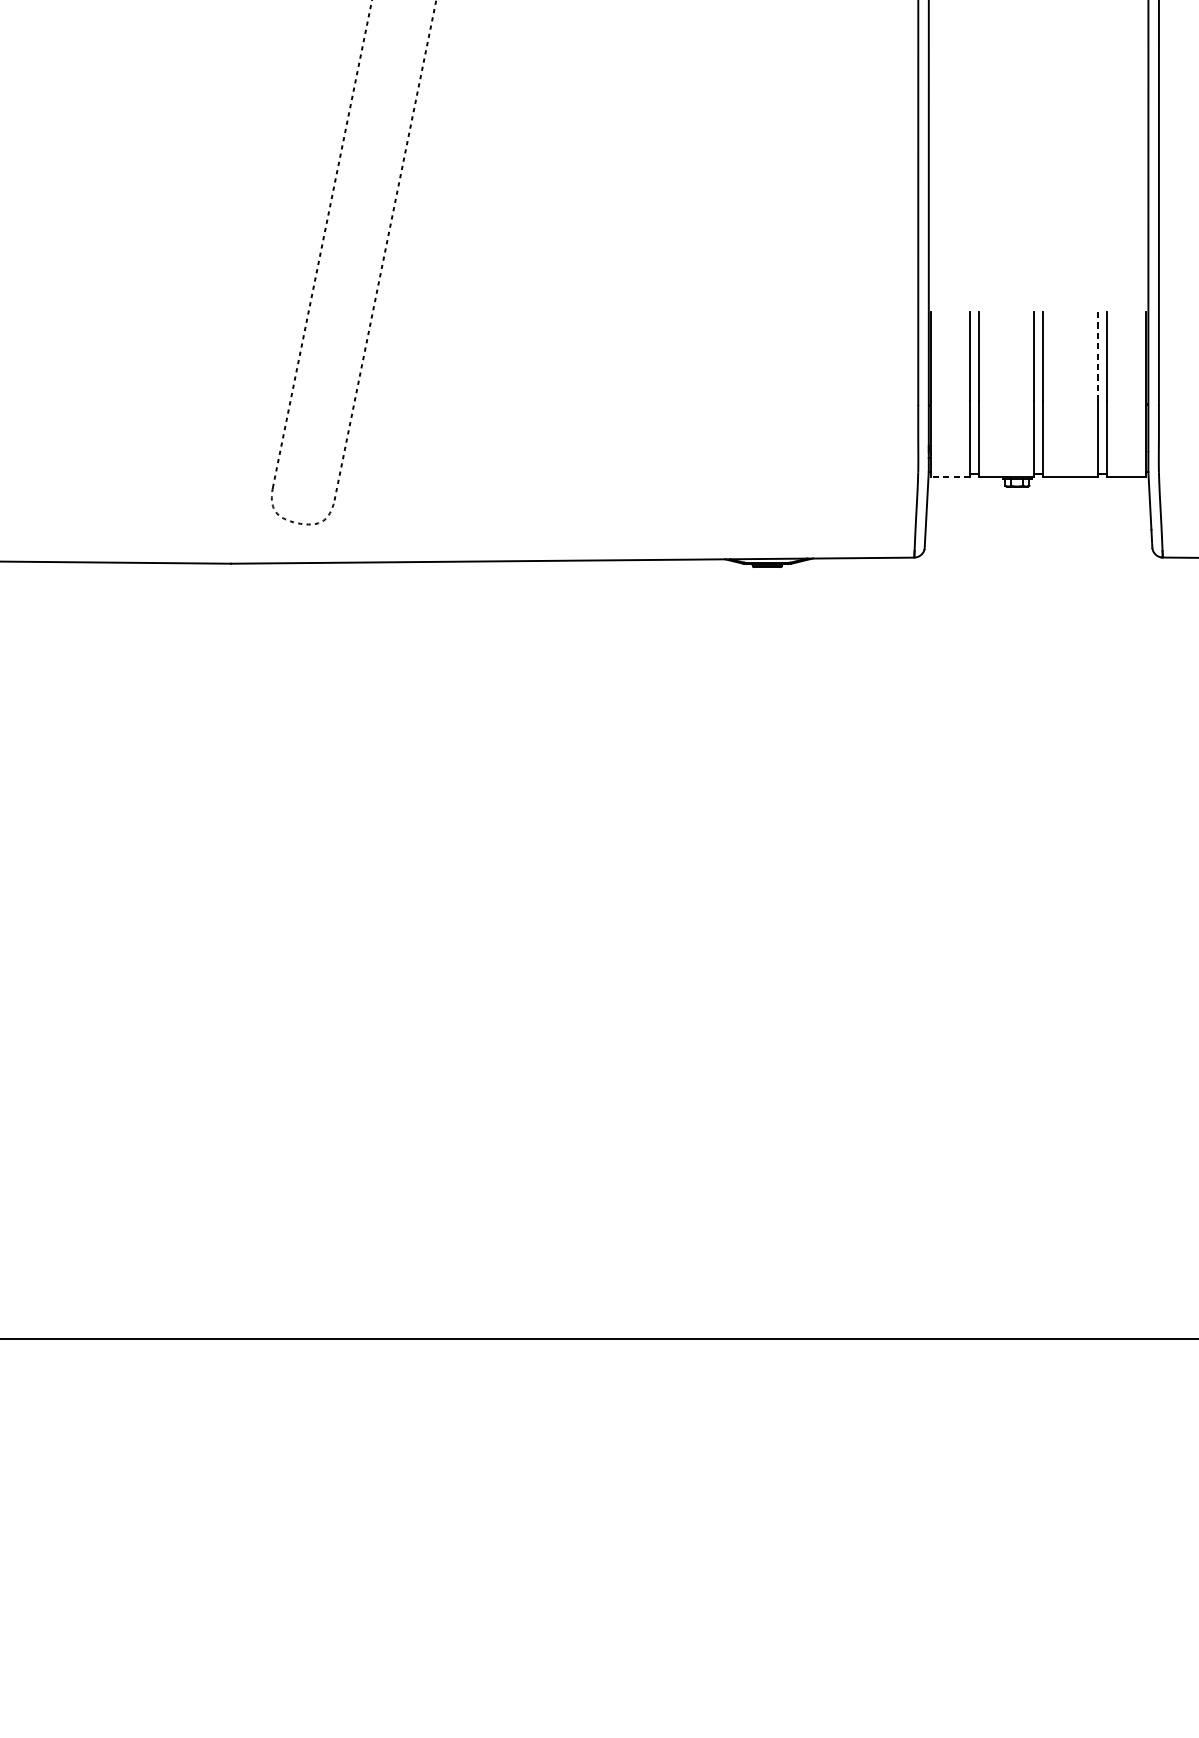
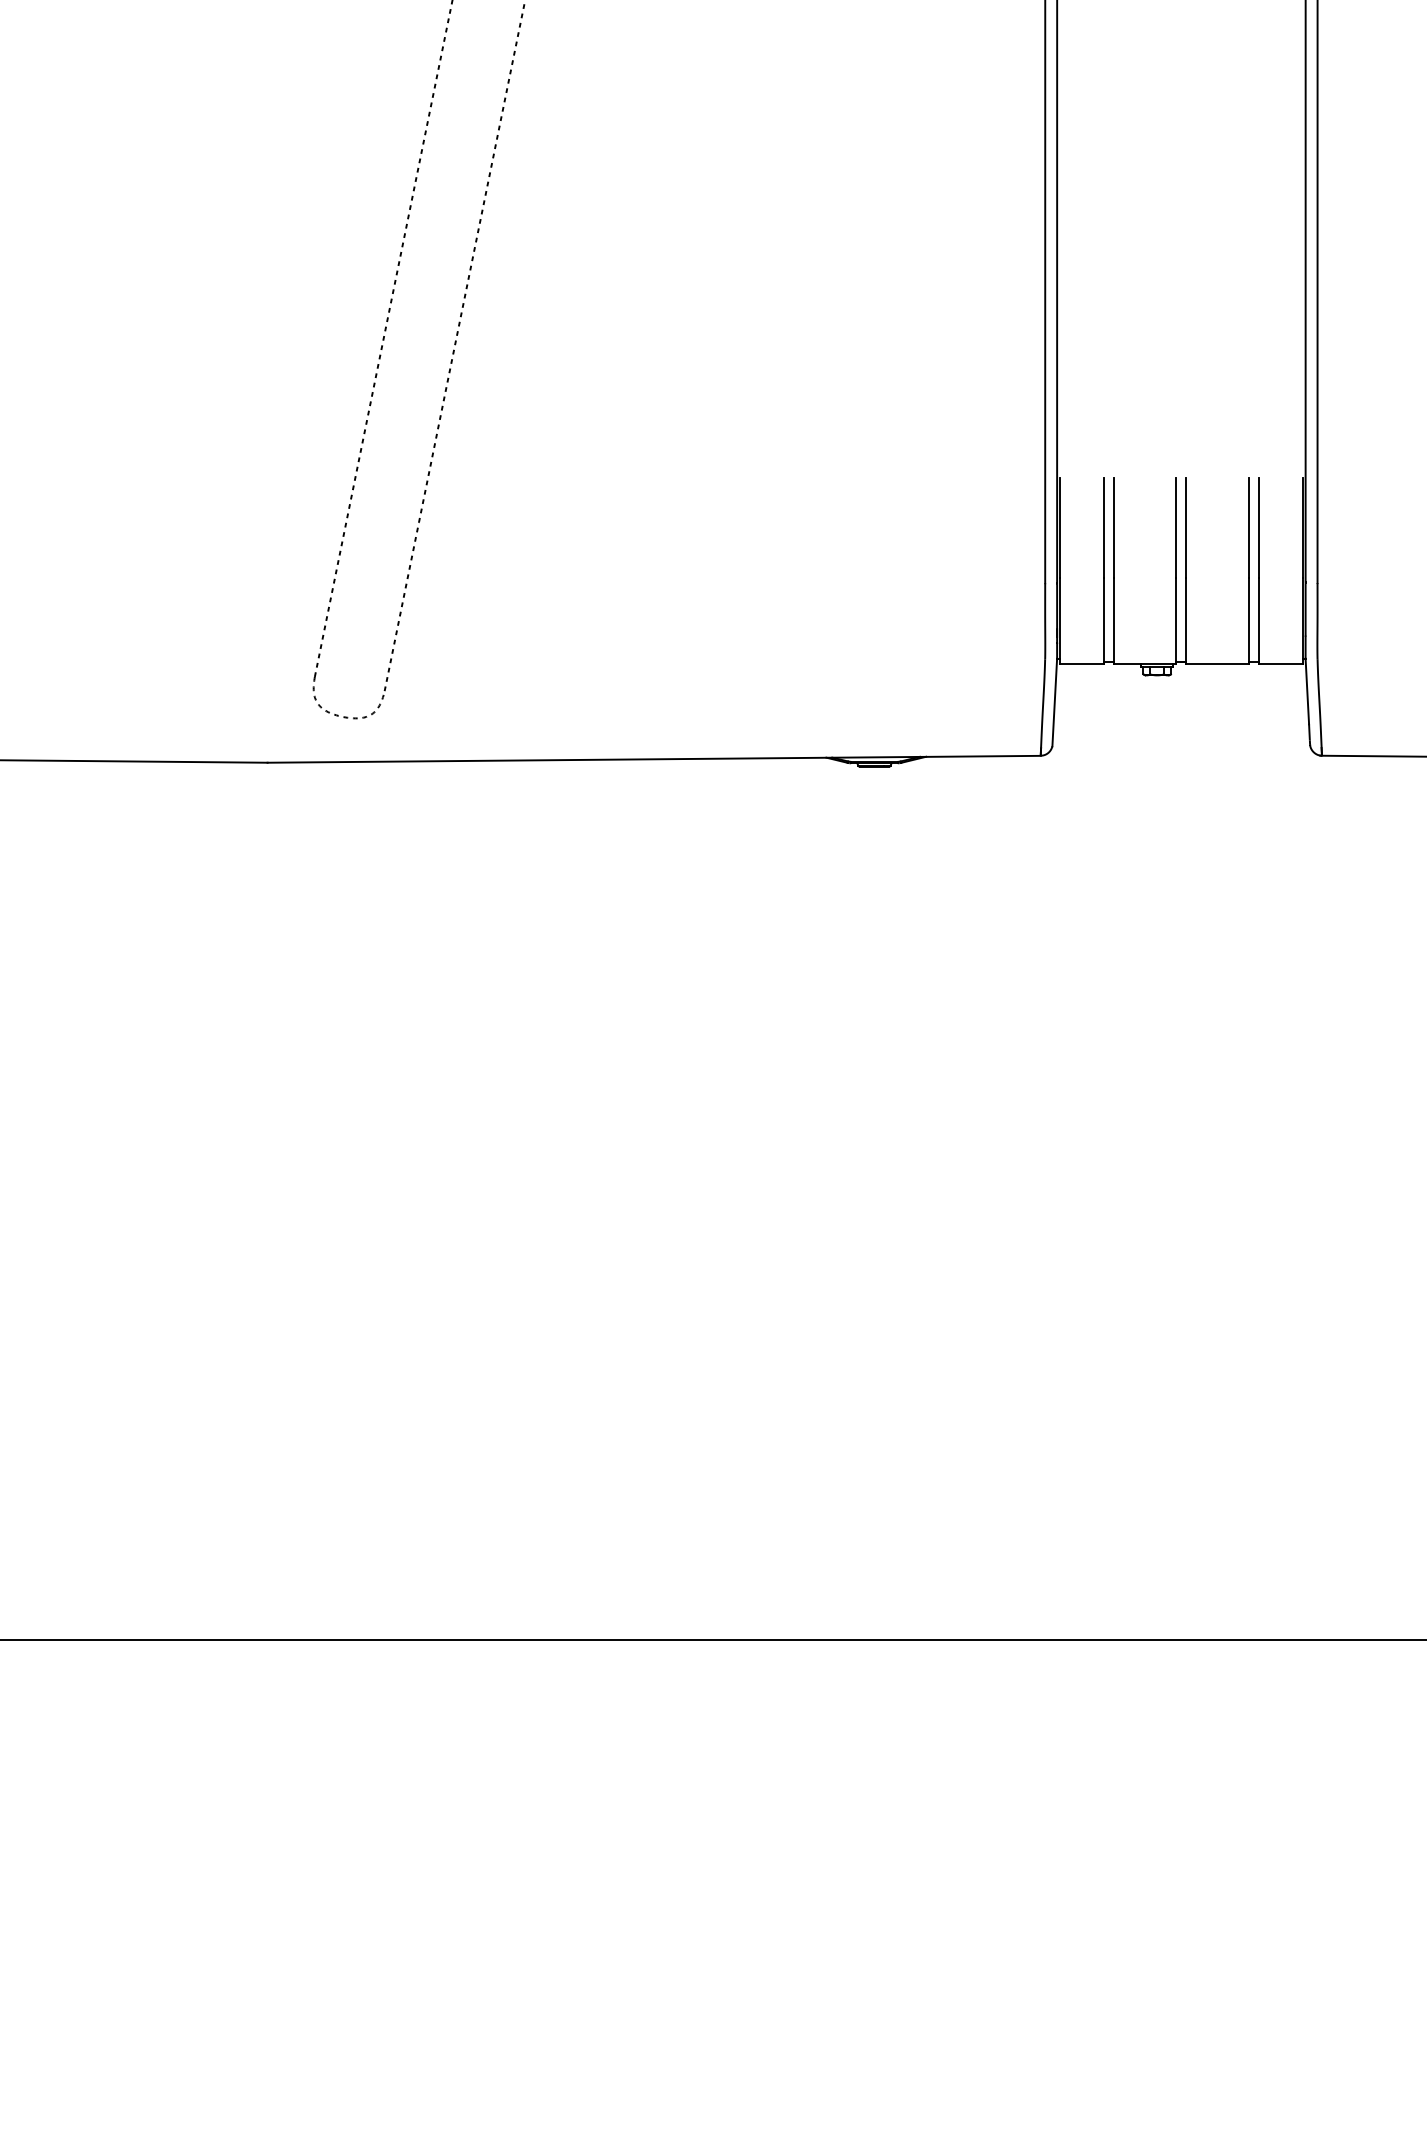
line: (1098, 356) -> (1249, 528), dashed -> solid
line: (951, 476) -> (1082, 664), dashed -> solid

